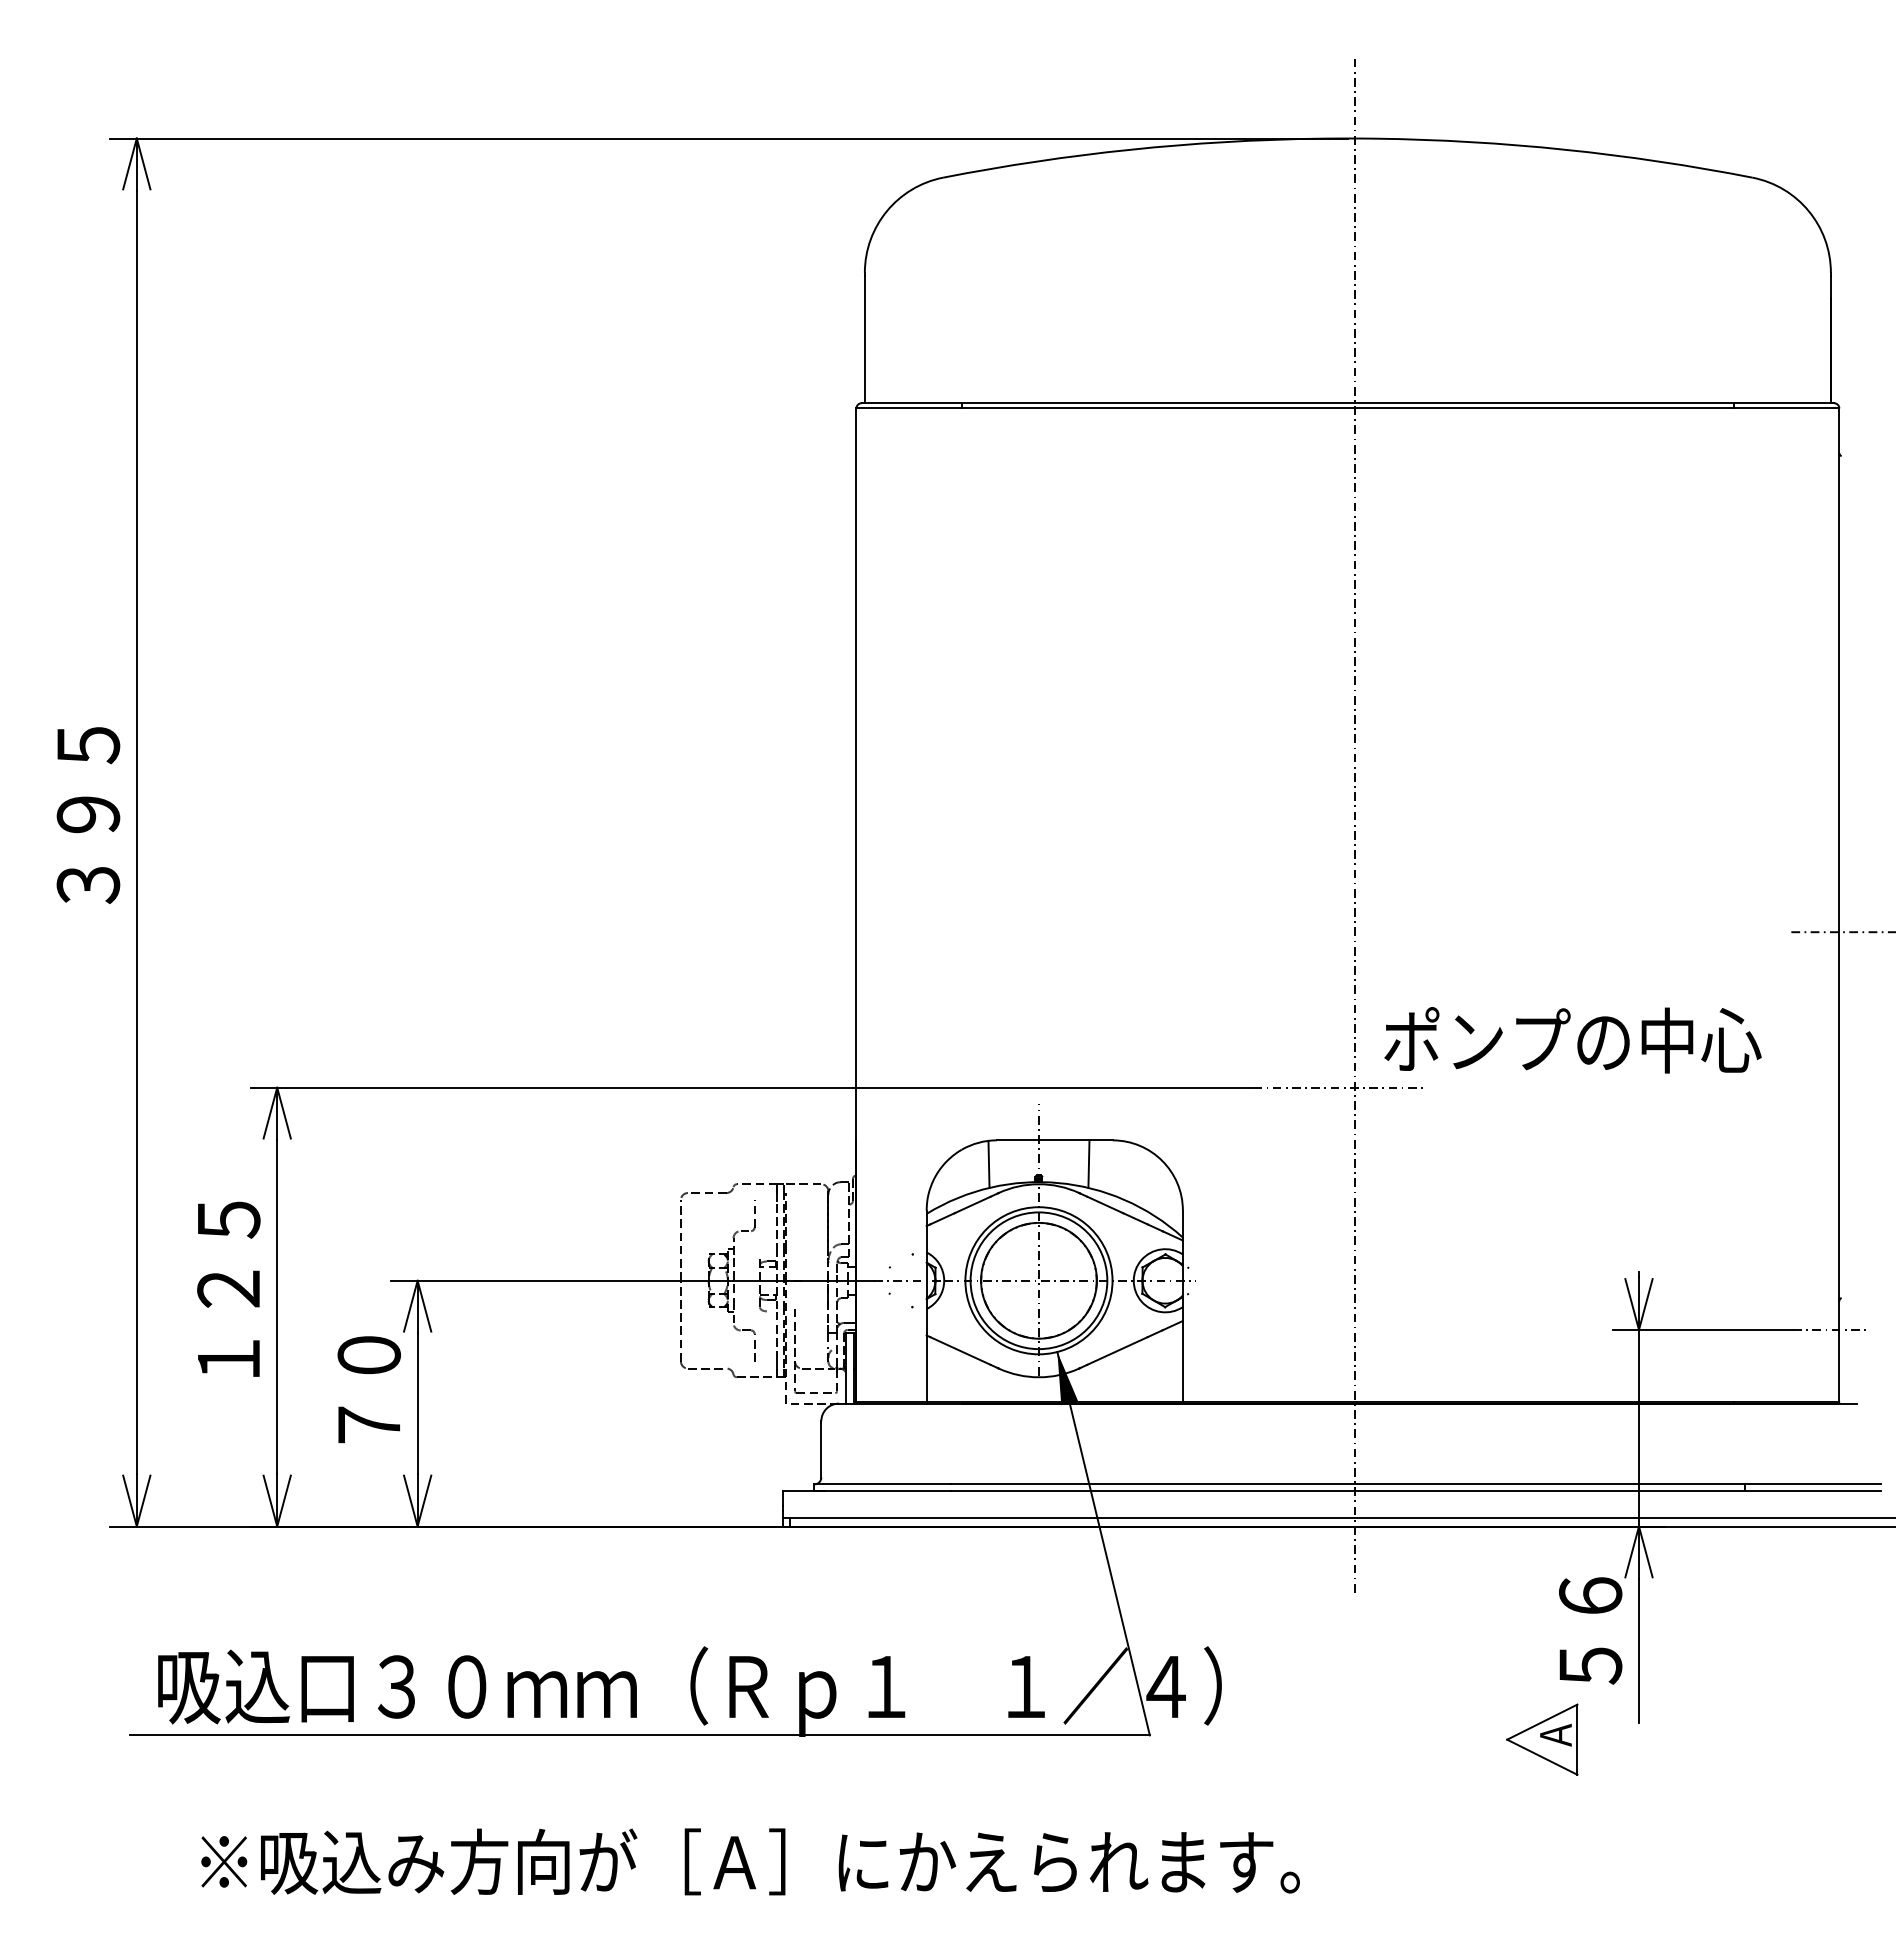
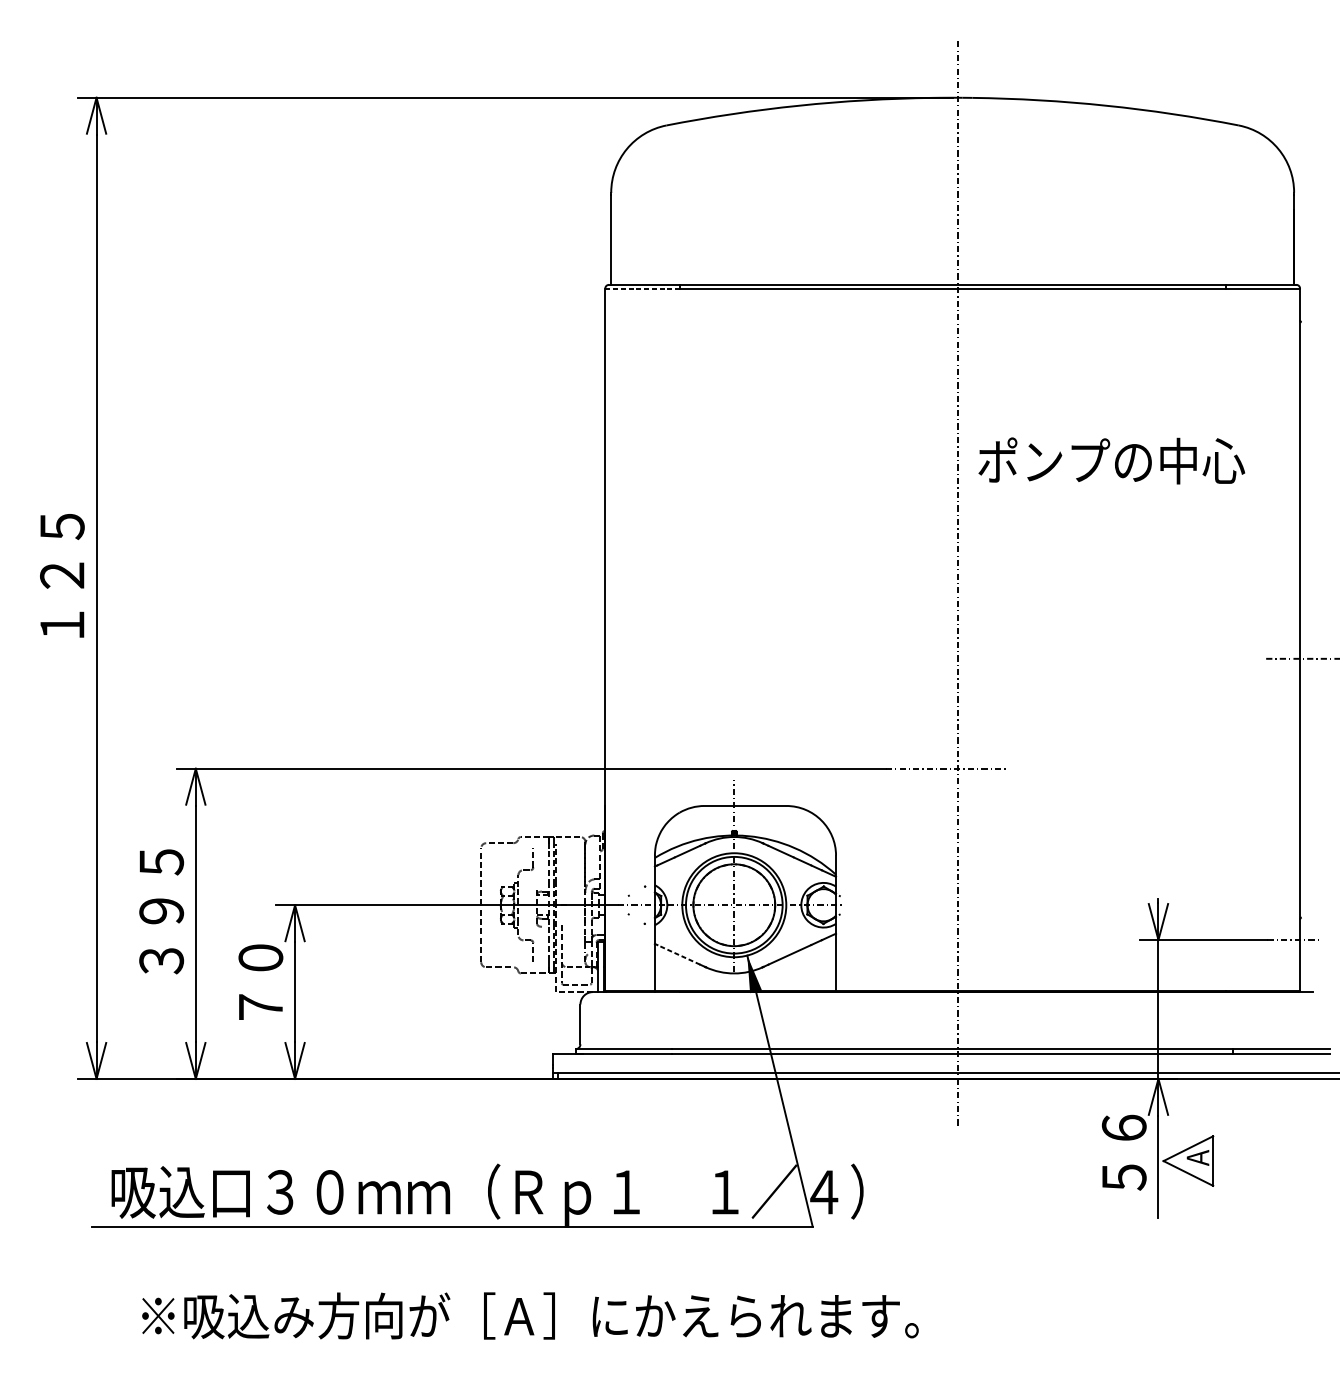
line: (909, 408) -> (642, 288), solid -> dashed
text: (88, 850) -> (62, 601), ３９５ -> １２５
text: (1572, 1040) -> (1111, 461), moved
line: (988, 1163) -> (698, 822), removed
line: (1088, 1163) -> (769, 822), removed
text: (228, 1324) -> (161, 936), １２５ -> ３９５
line: (960, 1350) -> (678, 954), solid -> dashed
part: (1542, 1739) -> (1188, 1160), moved

